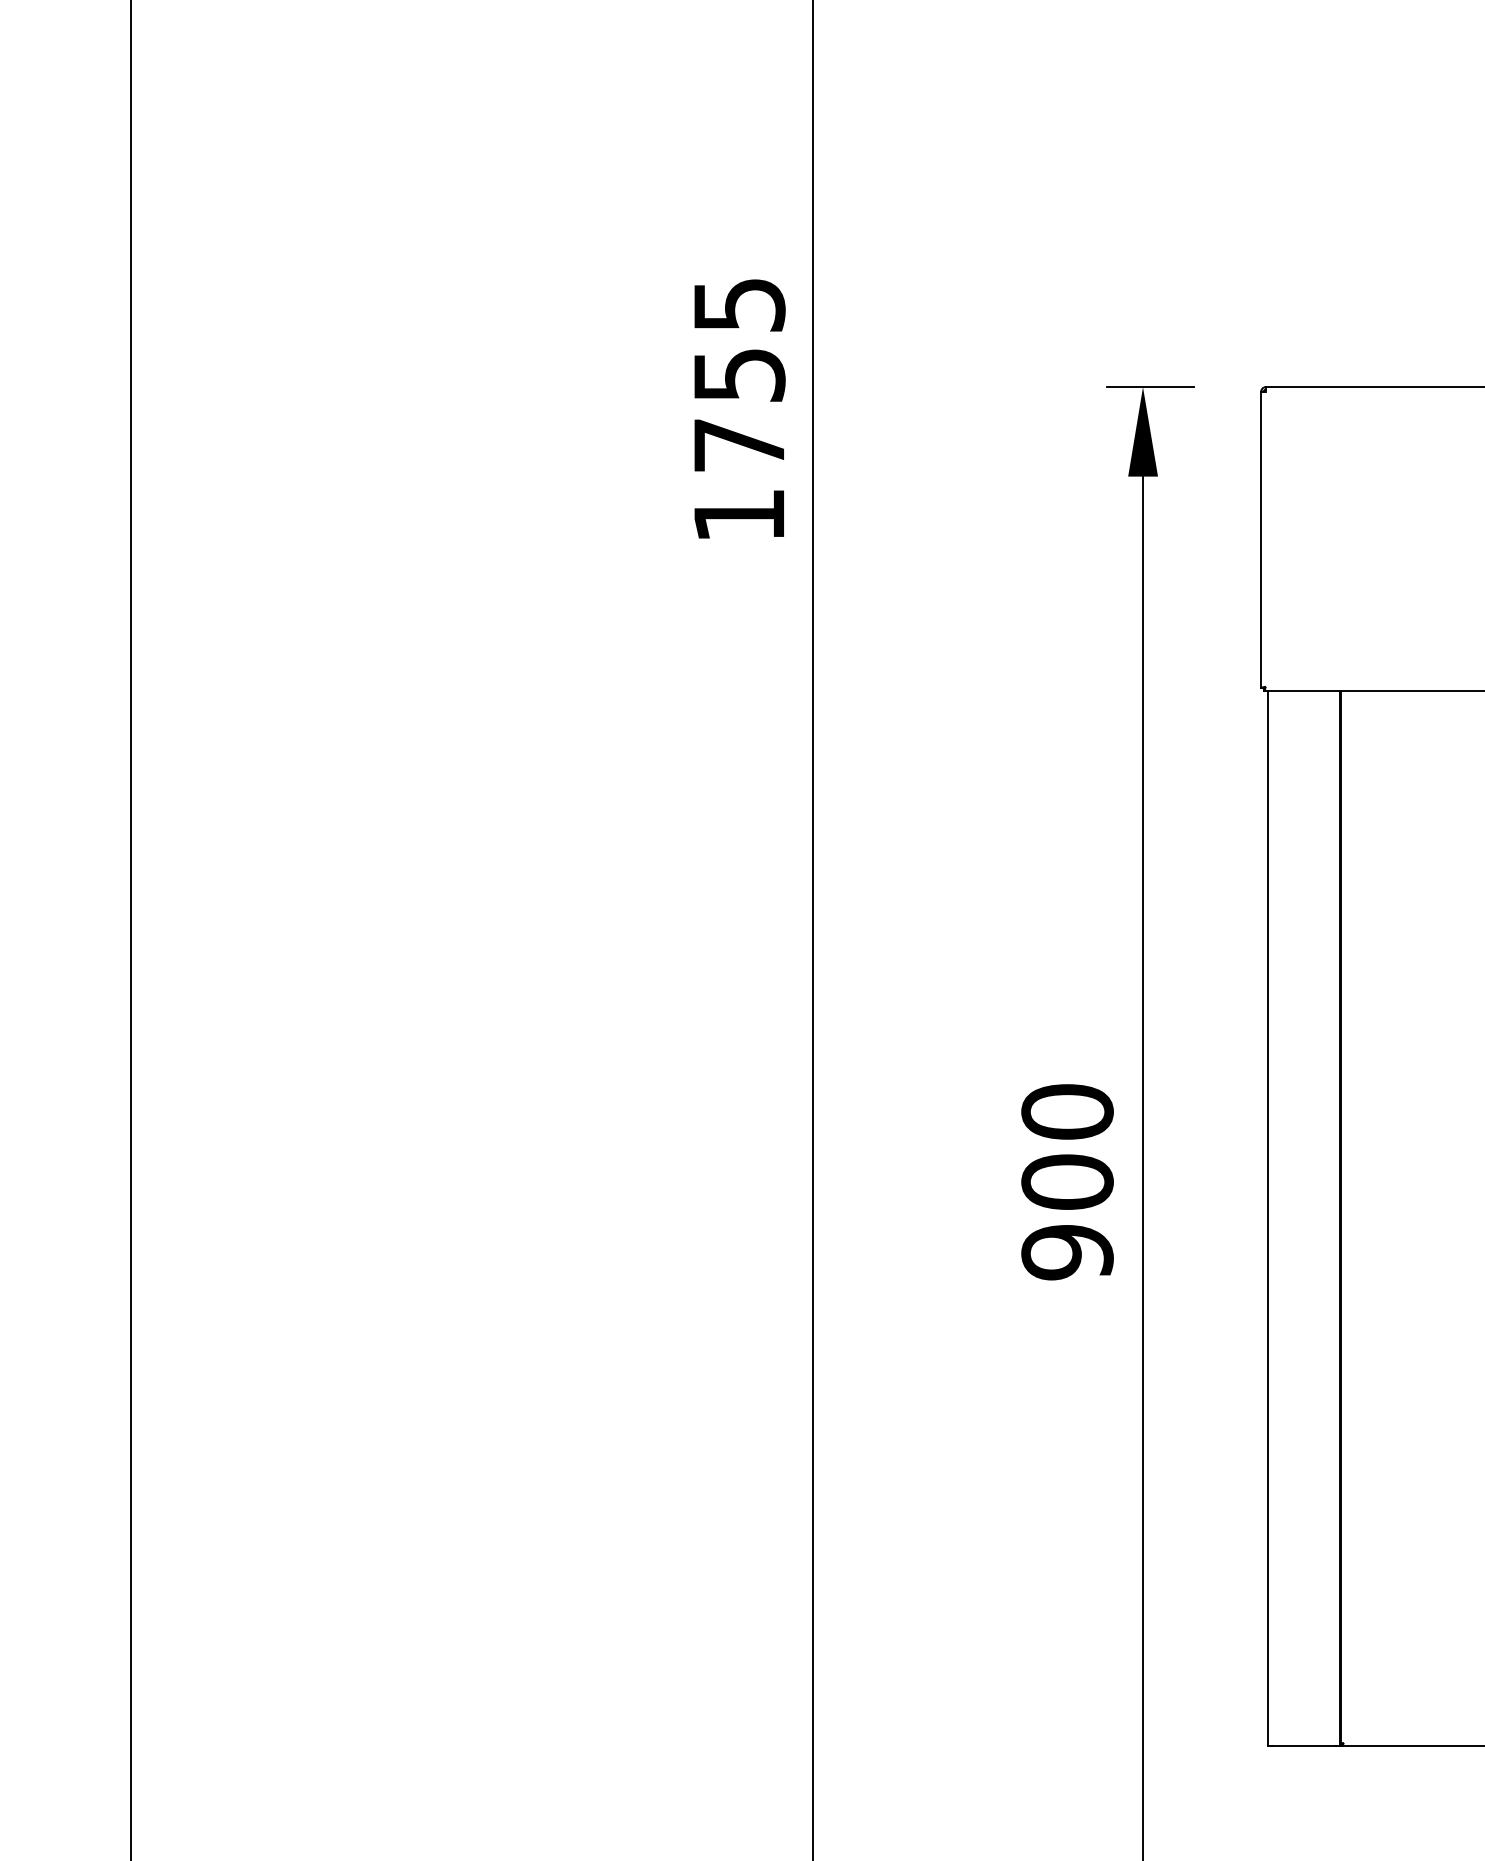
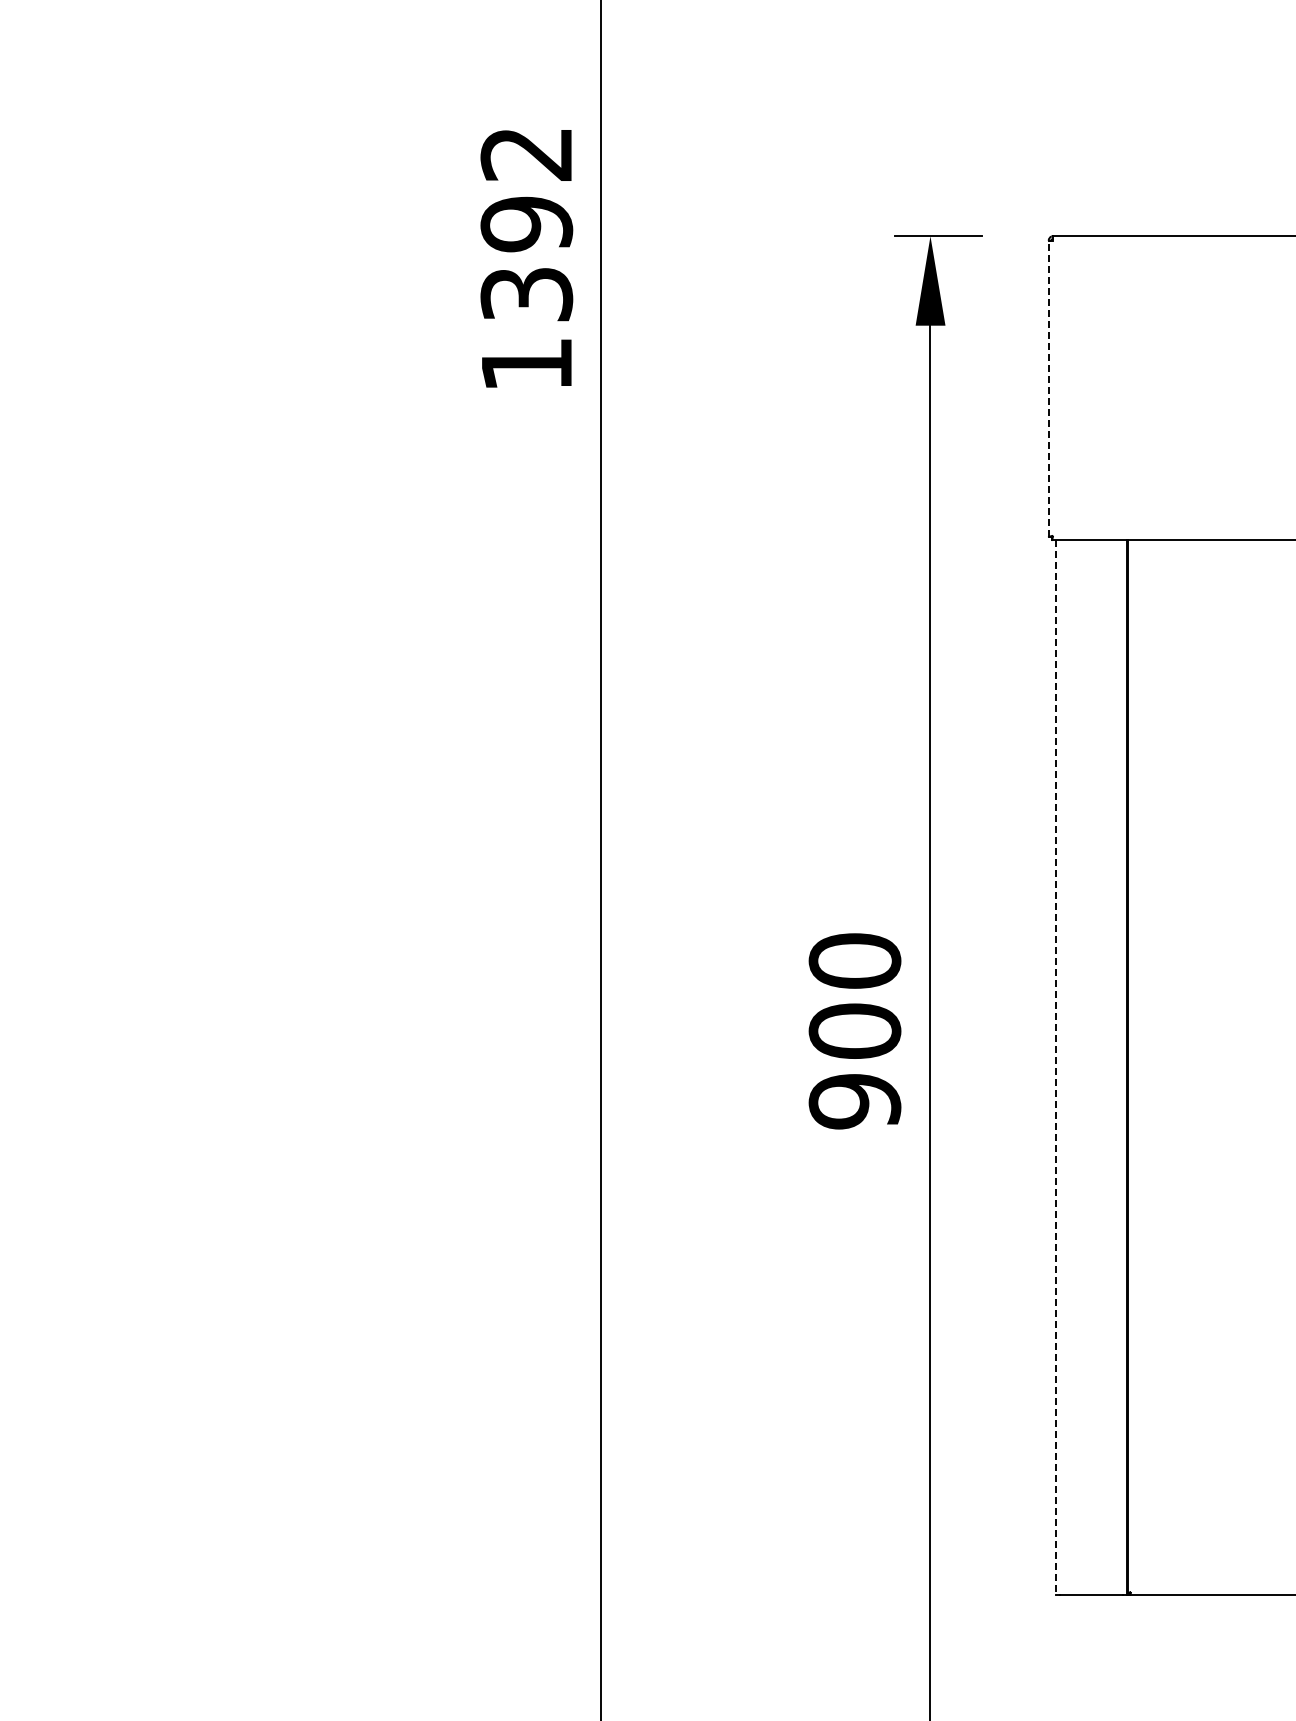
text: (739, 375) -> (526, 224), 1755 -> 1392
line: (1261, 539) -> (1048, 388), solid -> dashed
line: (1268, 1219) -> (1055, 1068), solid -> dashed

